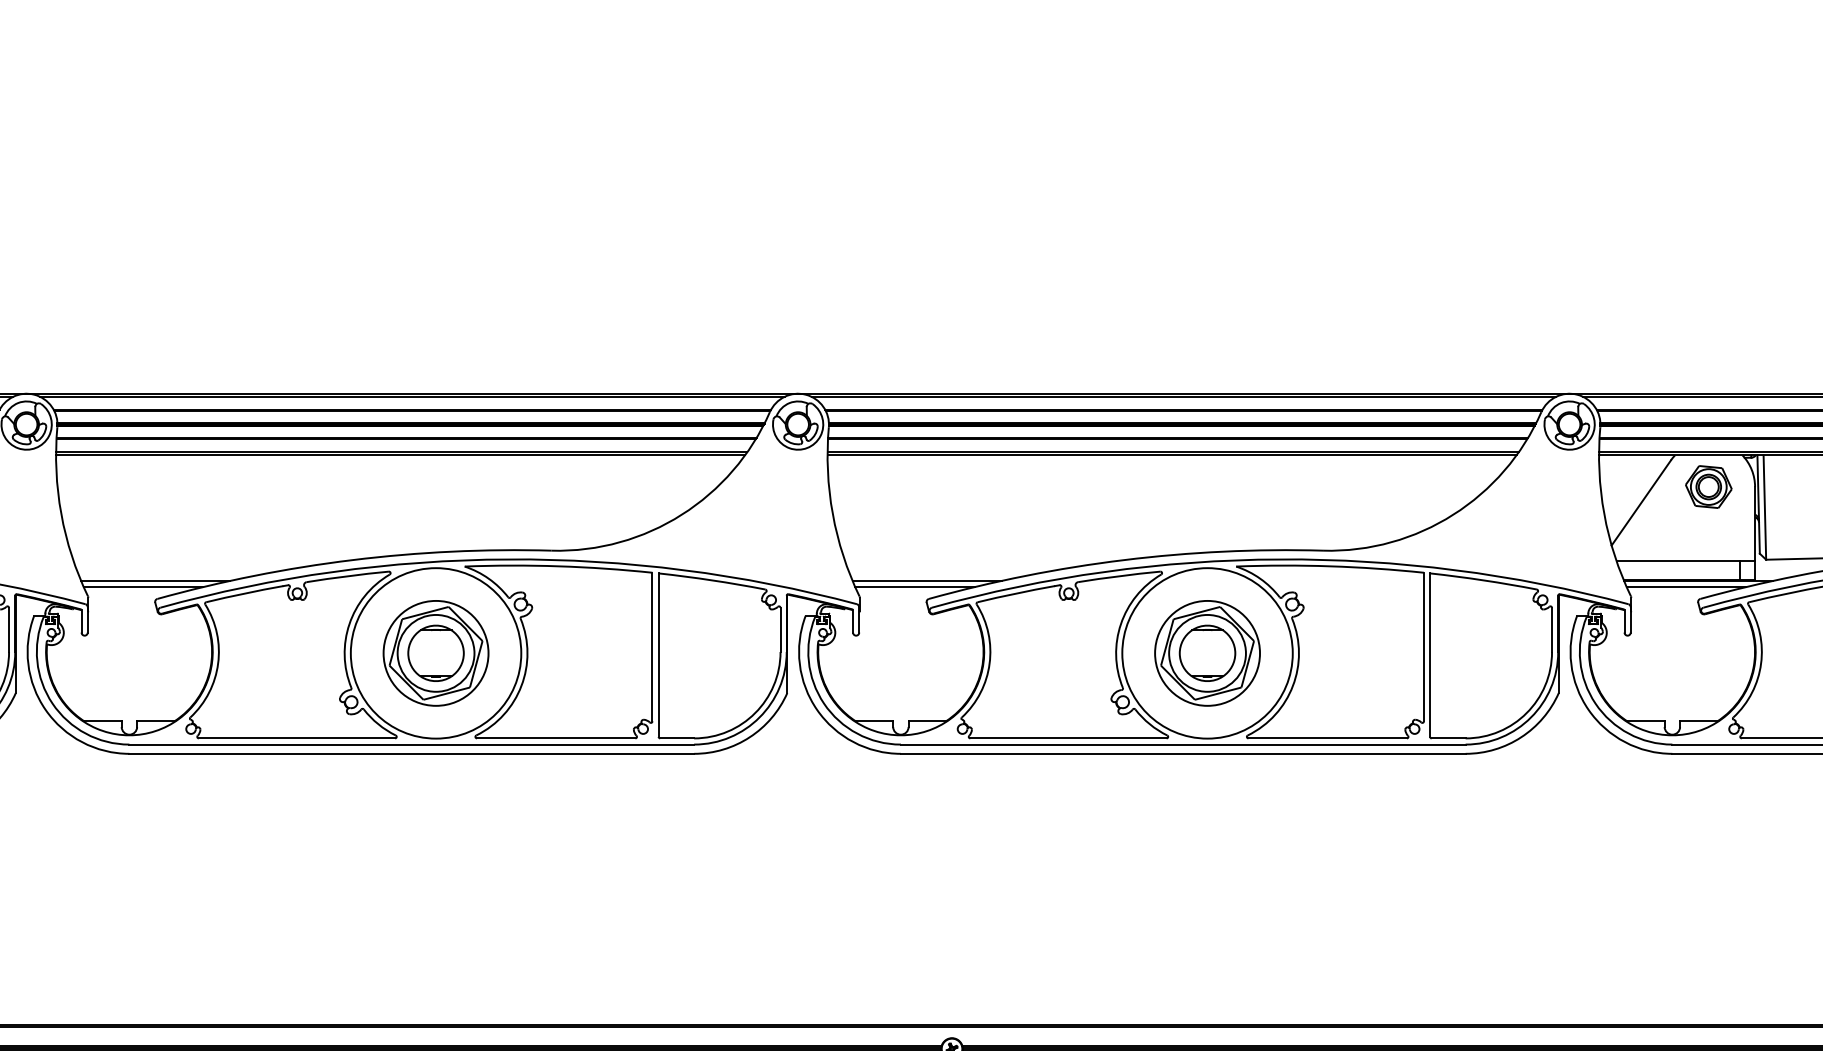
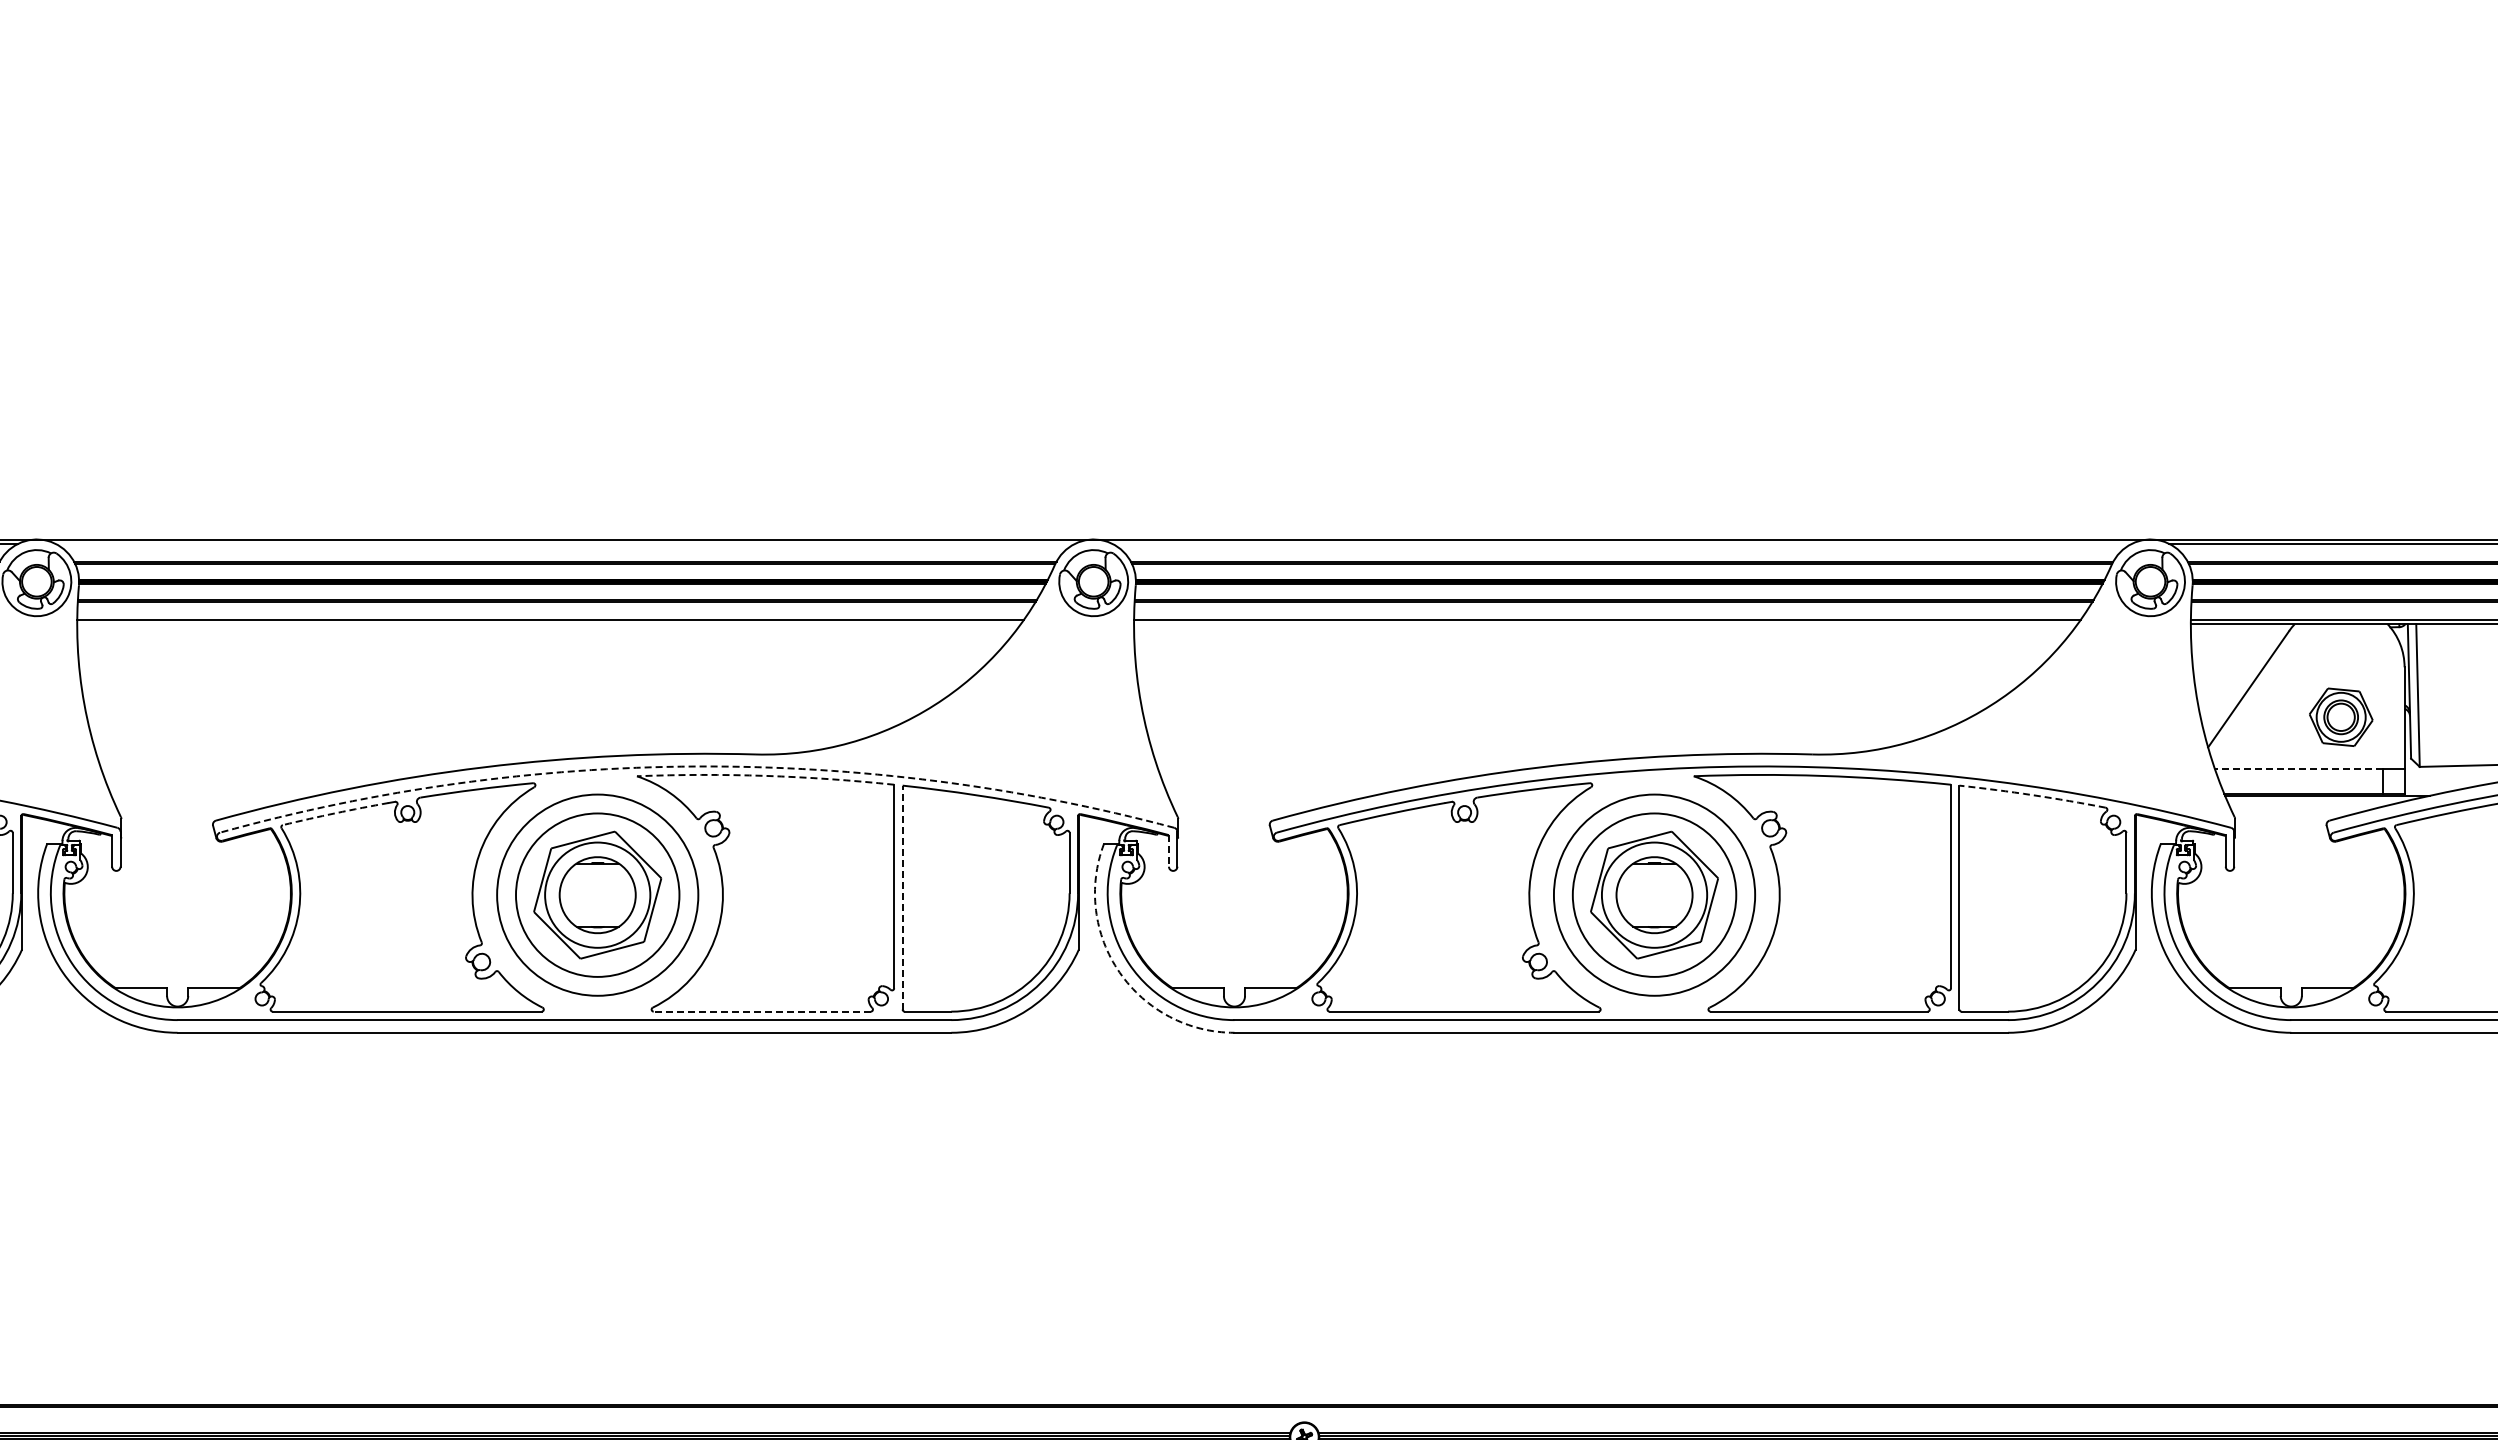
line: (412, 396) -> (565, 543), removed
line: (1184, 396) -> (1622, 543), removed
line: (400, 455) -> (549, 624), removed
line: (1171, 455) -> (1605, 624), removed
part: (1709, 486) -> (2341, 716), moved
arc: (508, 559) -> (696, 766), solid -> dashed
line: (1677, 560) -> (2298, 768), solid -> dashed
arc: (558, 566) -> (765, 775), solid -> dashed
line: (155, 580) -> (213, 795), removed
line: (927, 580) -> (1270, 795), removed
arc: (1483, 580) -> (2032, 795), solid -> dashed
line: (143, 587) -> (197, 804), removed
line: (914, 587) -> (1253, 804), removed
line: (1686, 587) -> (2310, 804), removed
arc: (244, 593) -> (335, 813), solid -> dashed
line: (852, 620) -> (1168, 850), solid -> dashed
circle: (435, 652) -> (597, 894), size x0.7
circle: (1207, 652) -> (1654, 894), size x0.7
circle: (435, 653) -> (597, 895), size x1.4
circle: (1207, 653) -> (1654, 895), size x1.4
line: (658, 655) -> (902, 897), solid -> dashed
arc: (816, 709) -> (1119, 972), solid -> dashed
line: (556, 738) -> (762, 1011), solid -> dashed

